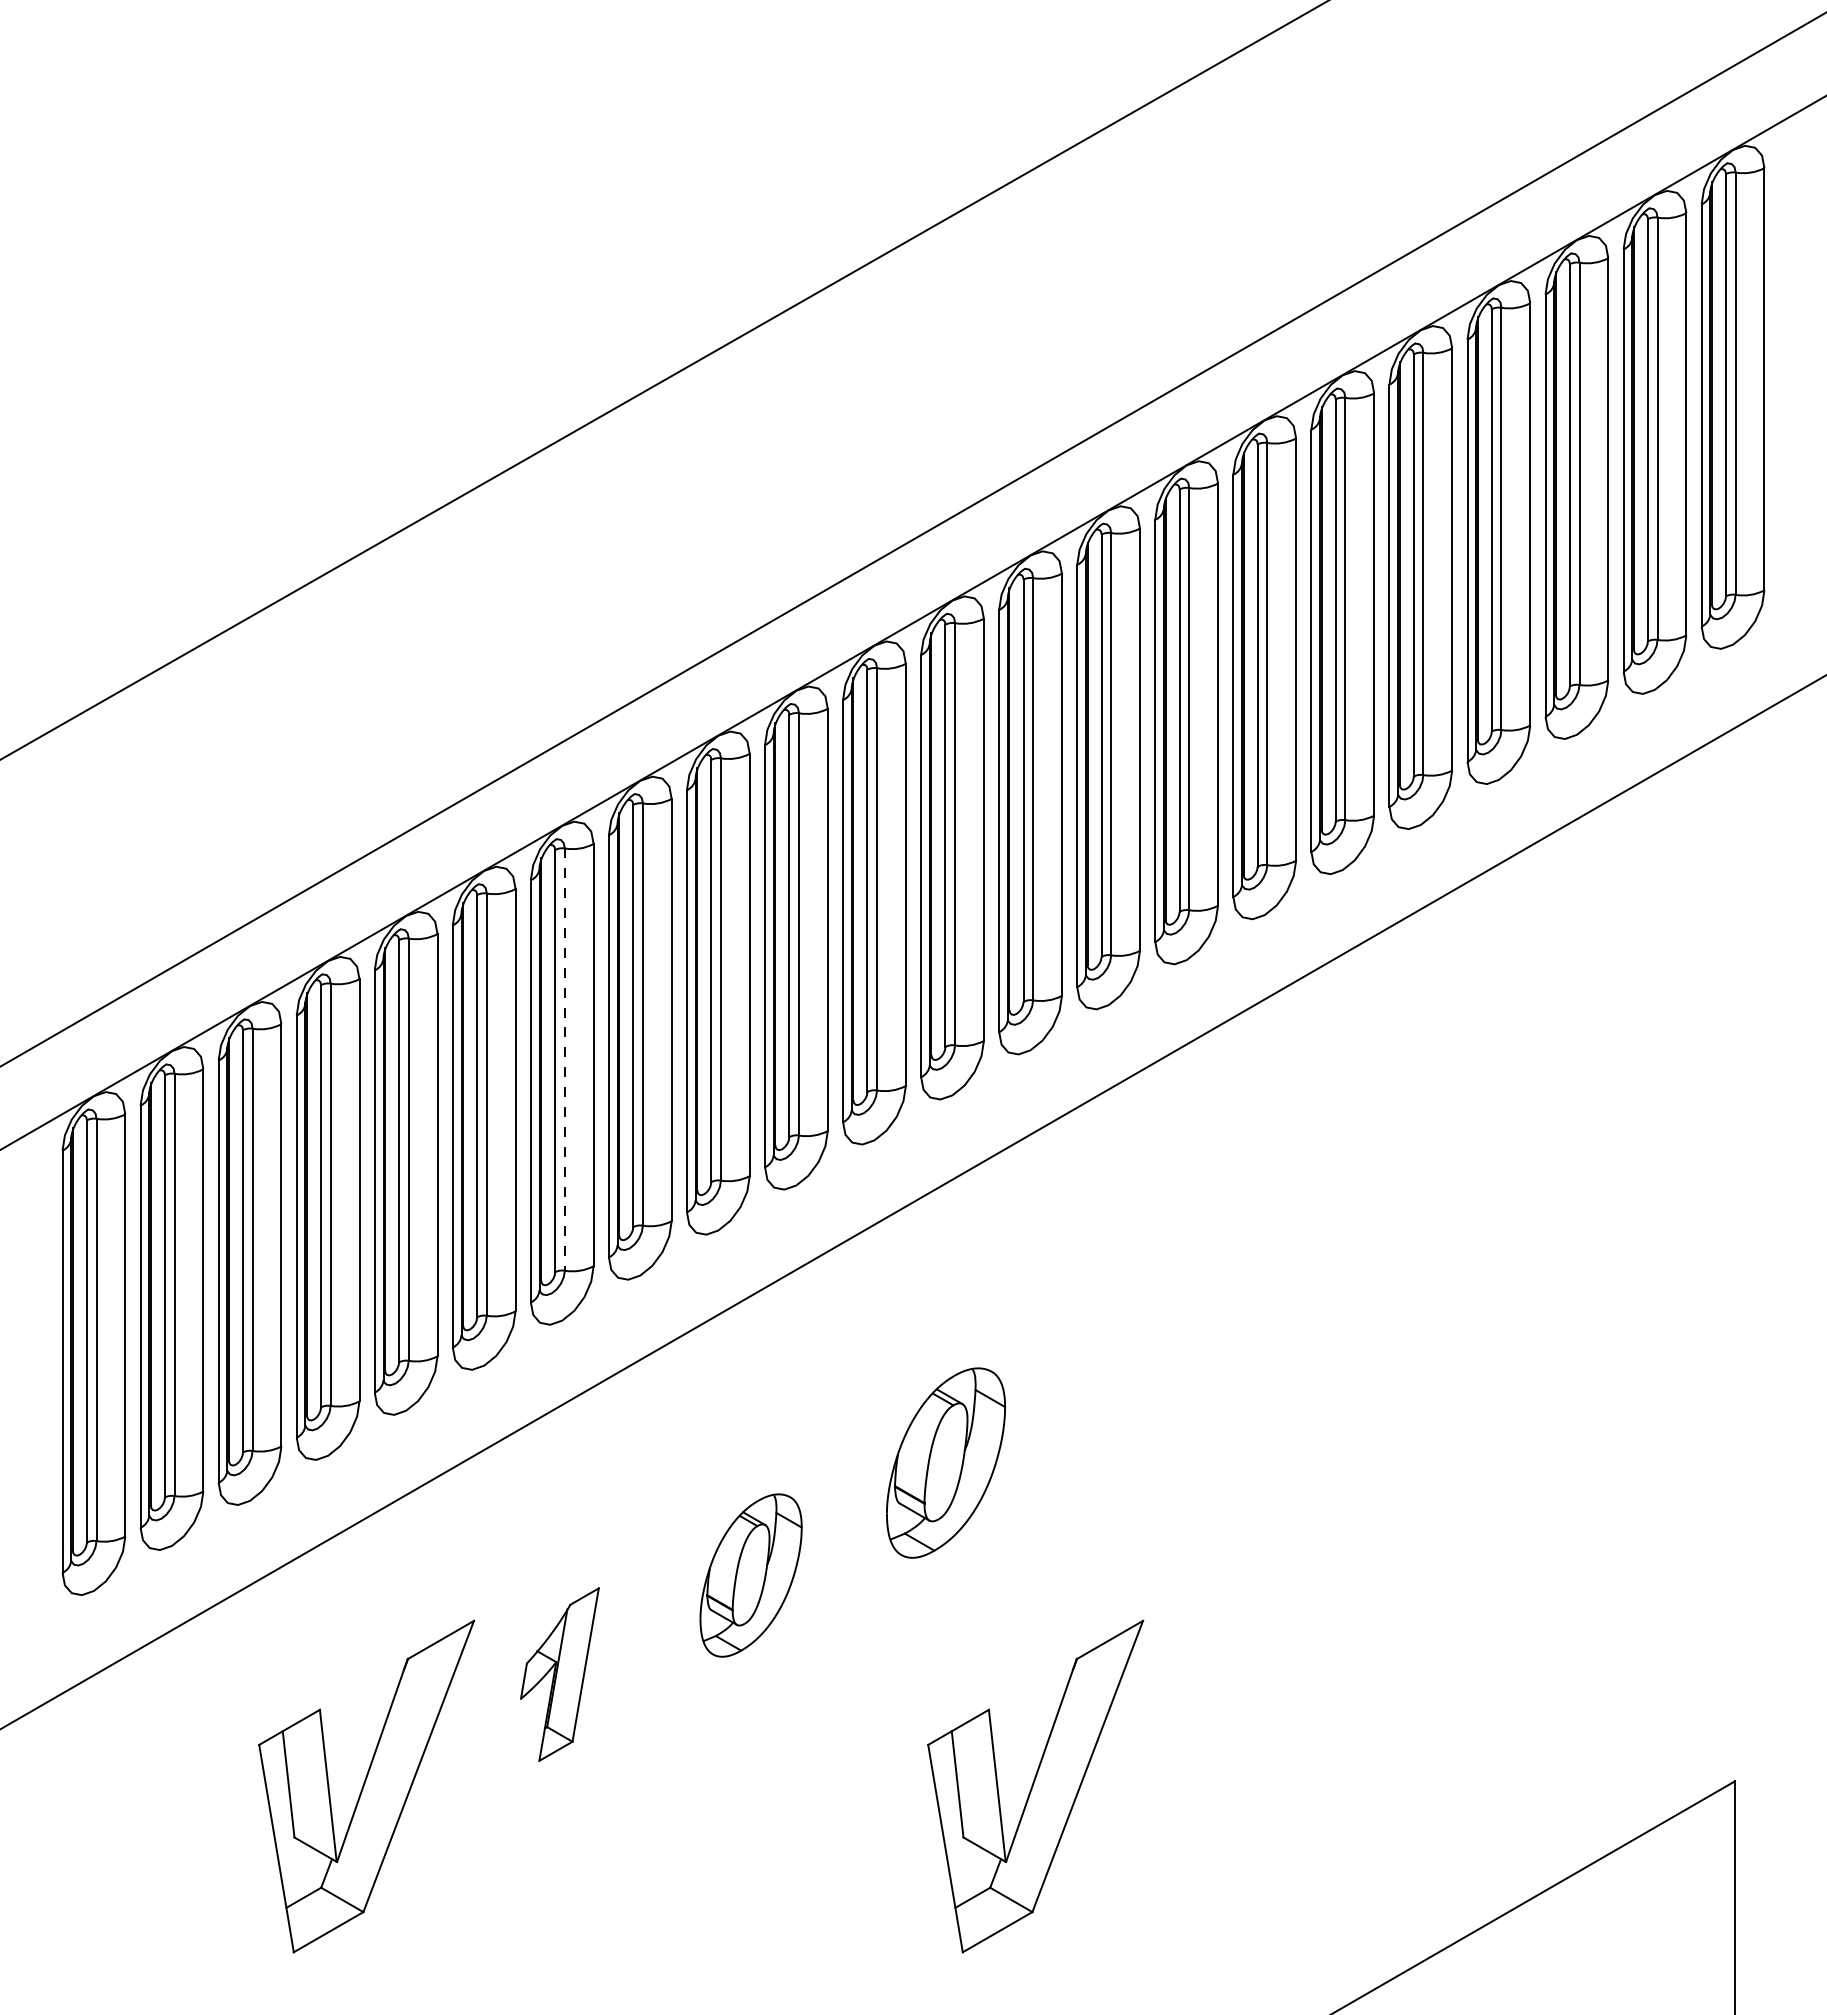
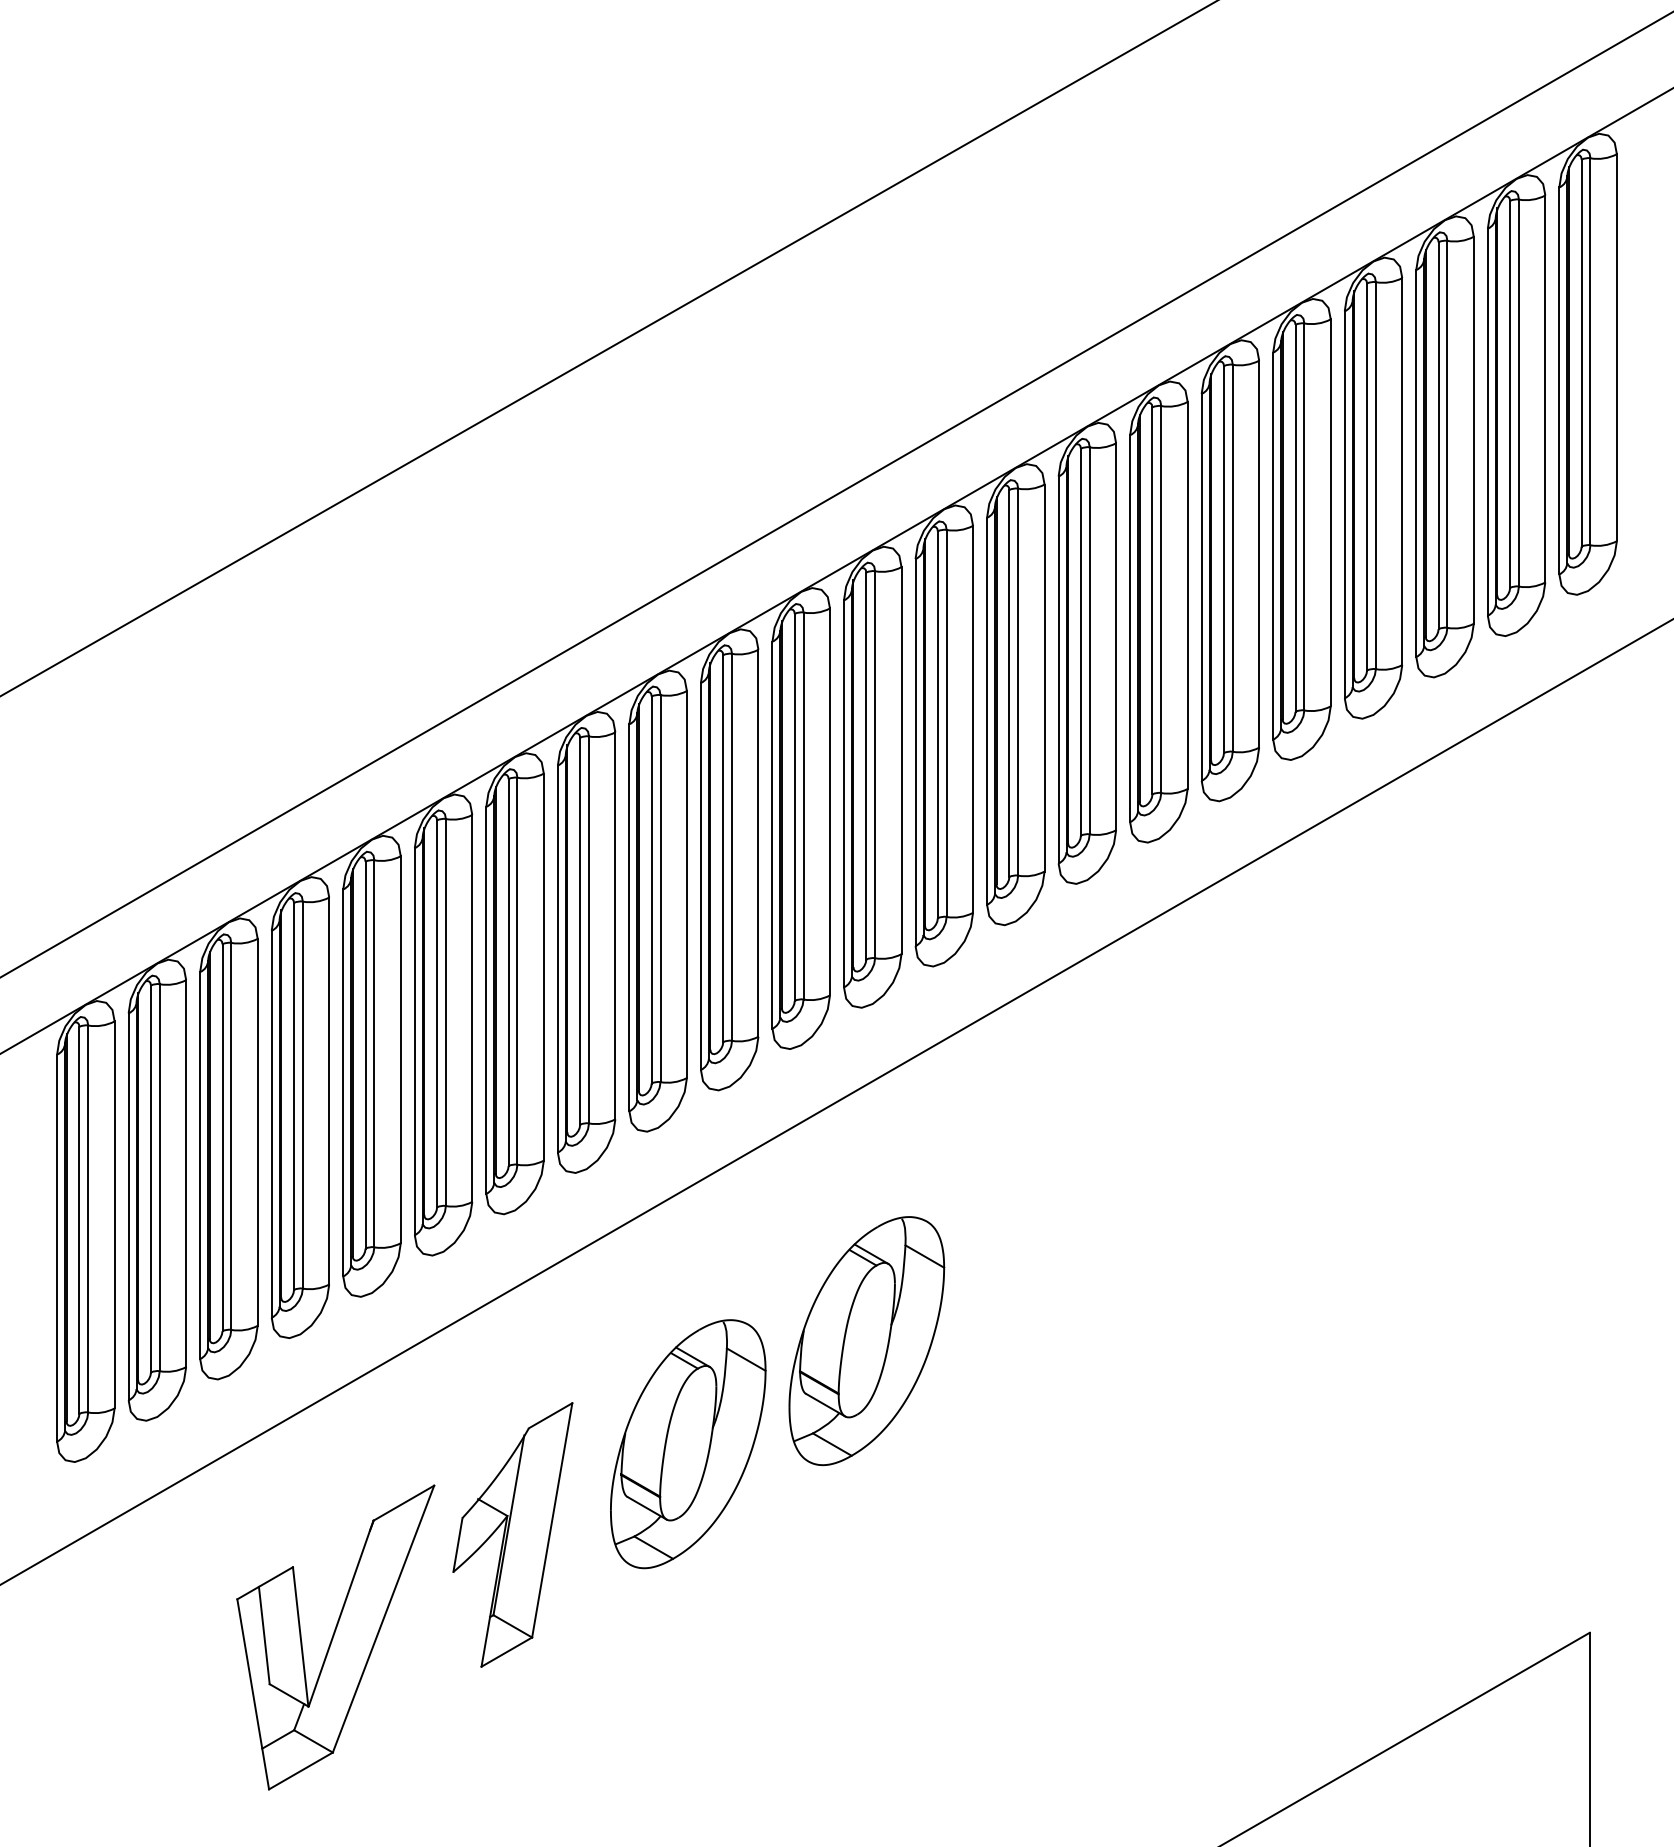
line: (564, 1060) -> (517, 972), dashed -> solid
part: (945, 1462) -> (866, 1340), size x1.43
part: (750, 1575) -> (687, 1444), size x1.67
part: (559, 1674) -> (512, 1534), size x1.67
part: (1035, 1786) -> (948, 1637), removed

